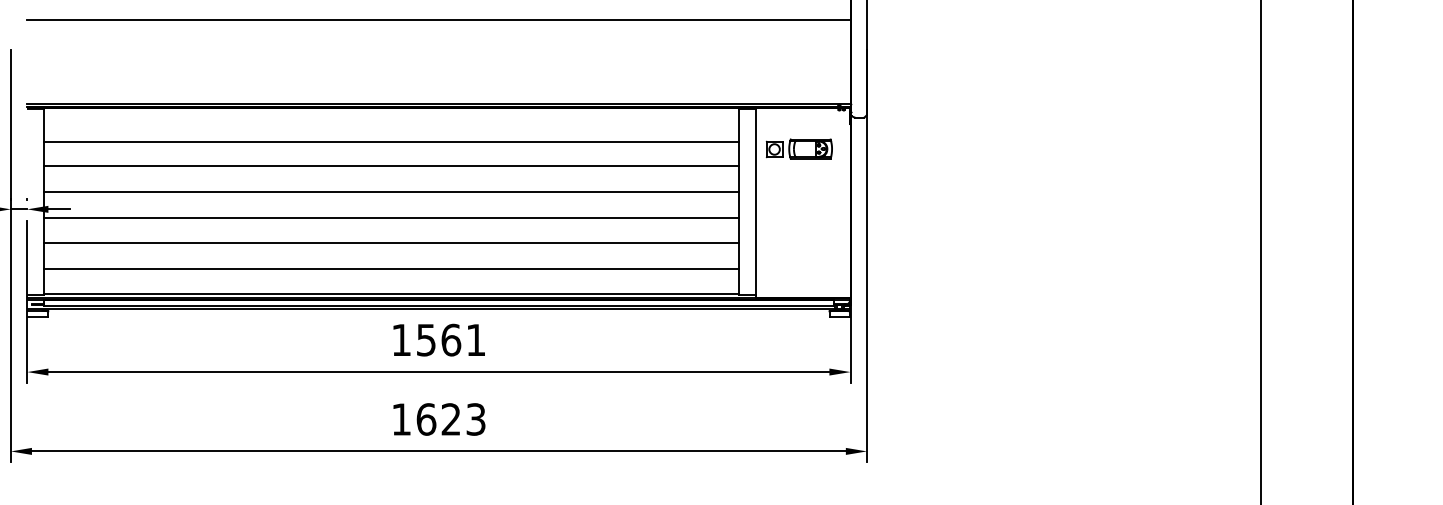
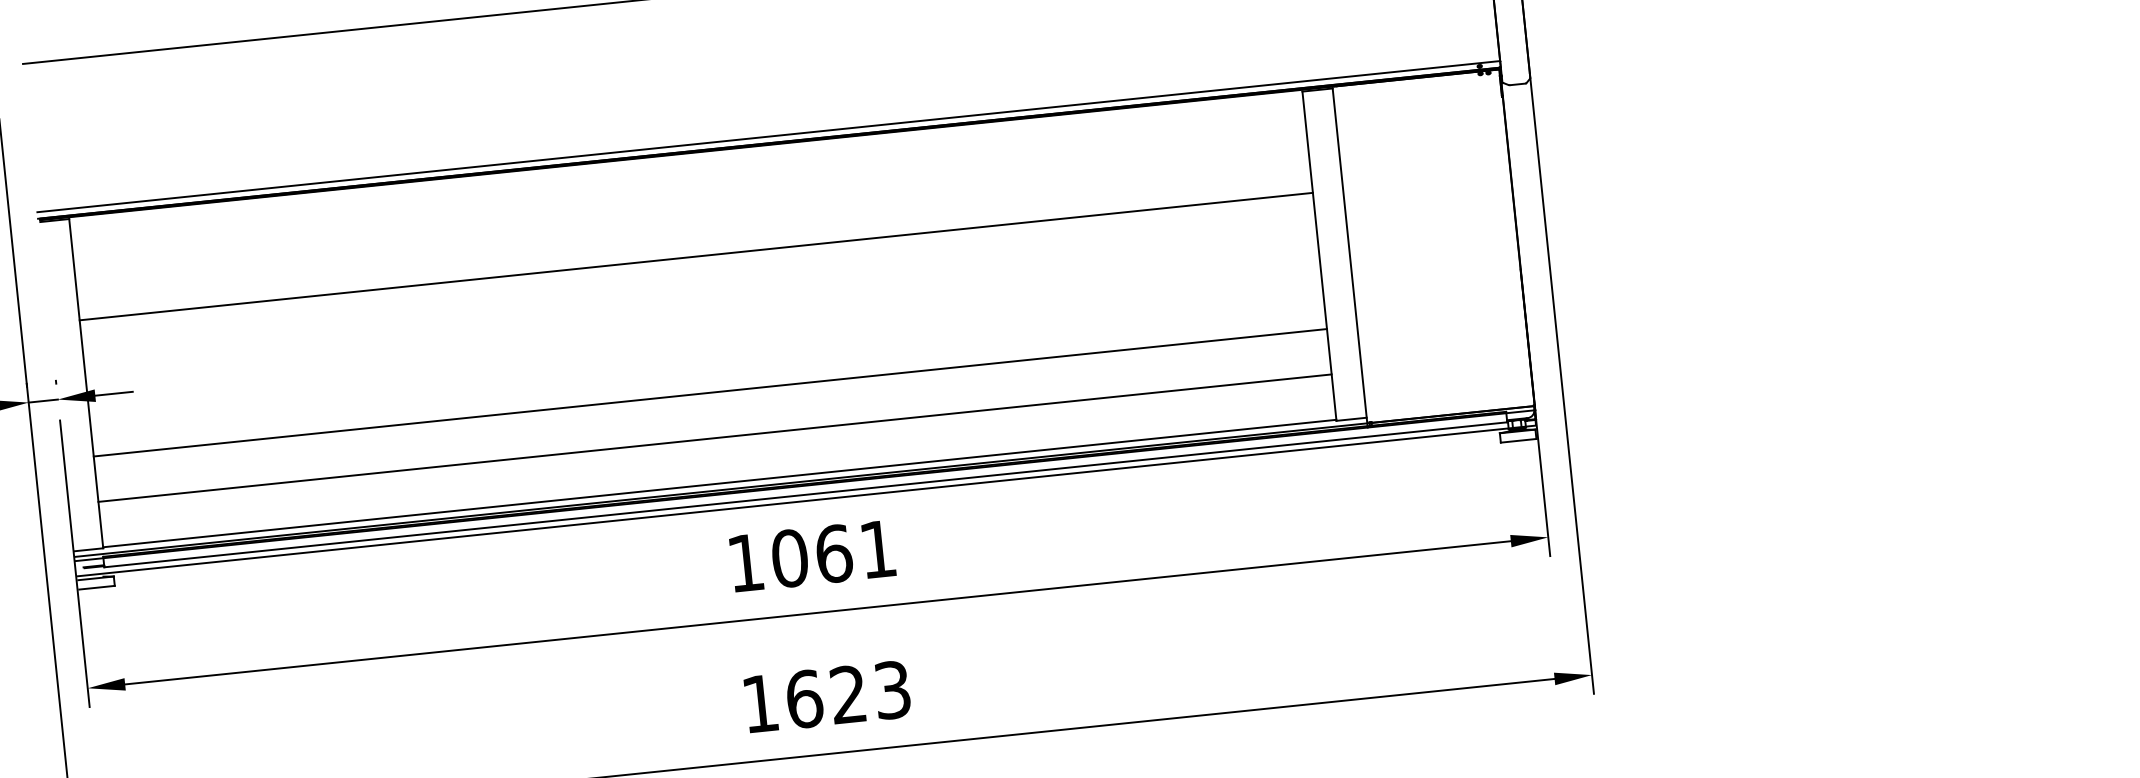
line: (391, 141) -> (691, 212), removed
part: (798, 148) -> (1415, 150), removed
line: (391, 192) -> (700, 302), removed
line: (391, 217) -> (705, 347), removed
text: (426, 339) -> (790, 557), 1561 -> 1061

